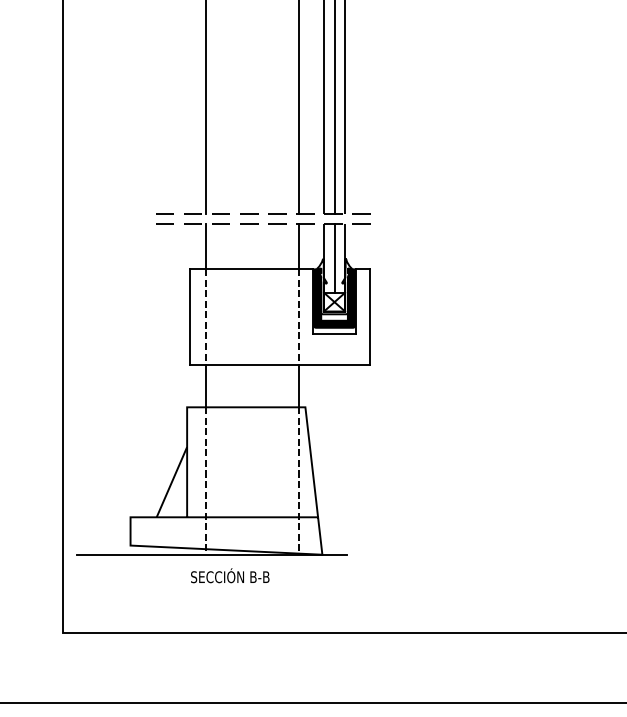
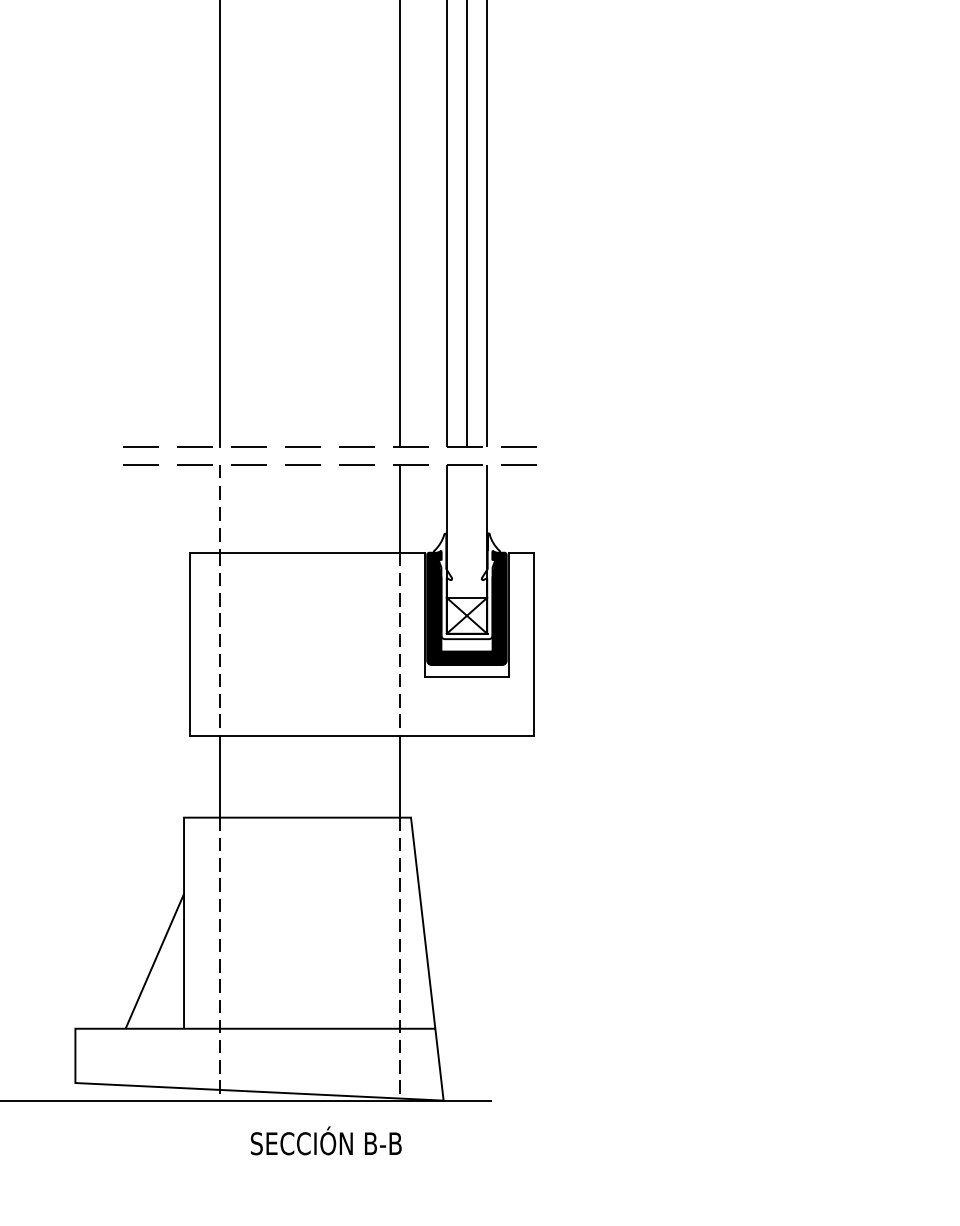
line: (205, 246) -> (219, 508), solid -> dashed
line: (334, 257) -> (466, 530), removed
text: (230, 575) -> (326, 1140), moved

